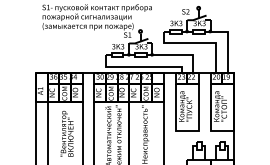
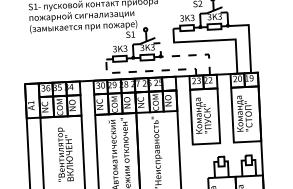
line: (175, 55) -> (188, 55), solid -> dashed
line: (140, 66) -> (147, 70), solid -> dashed

